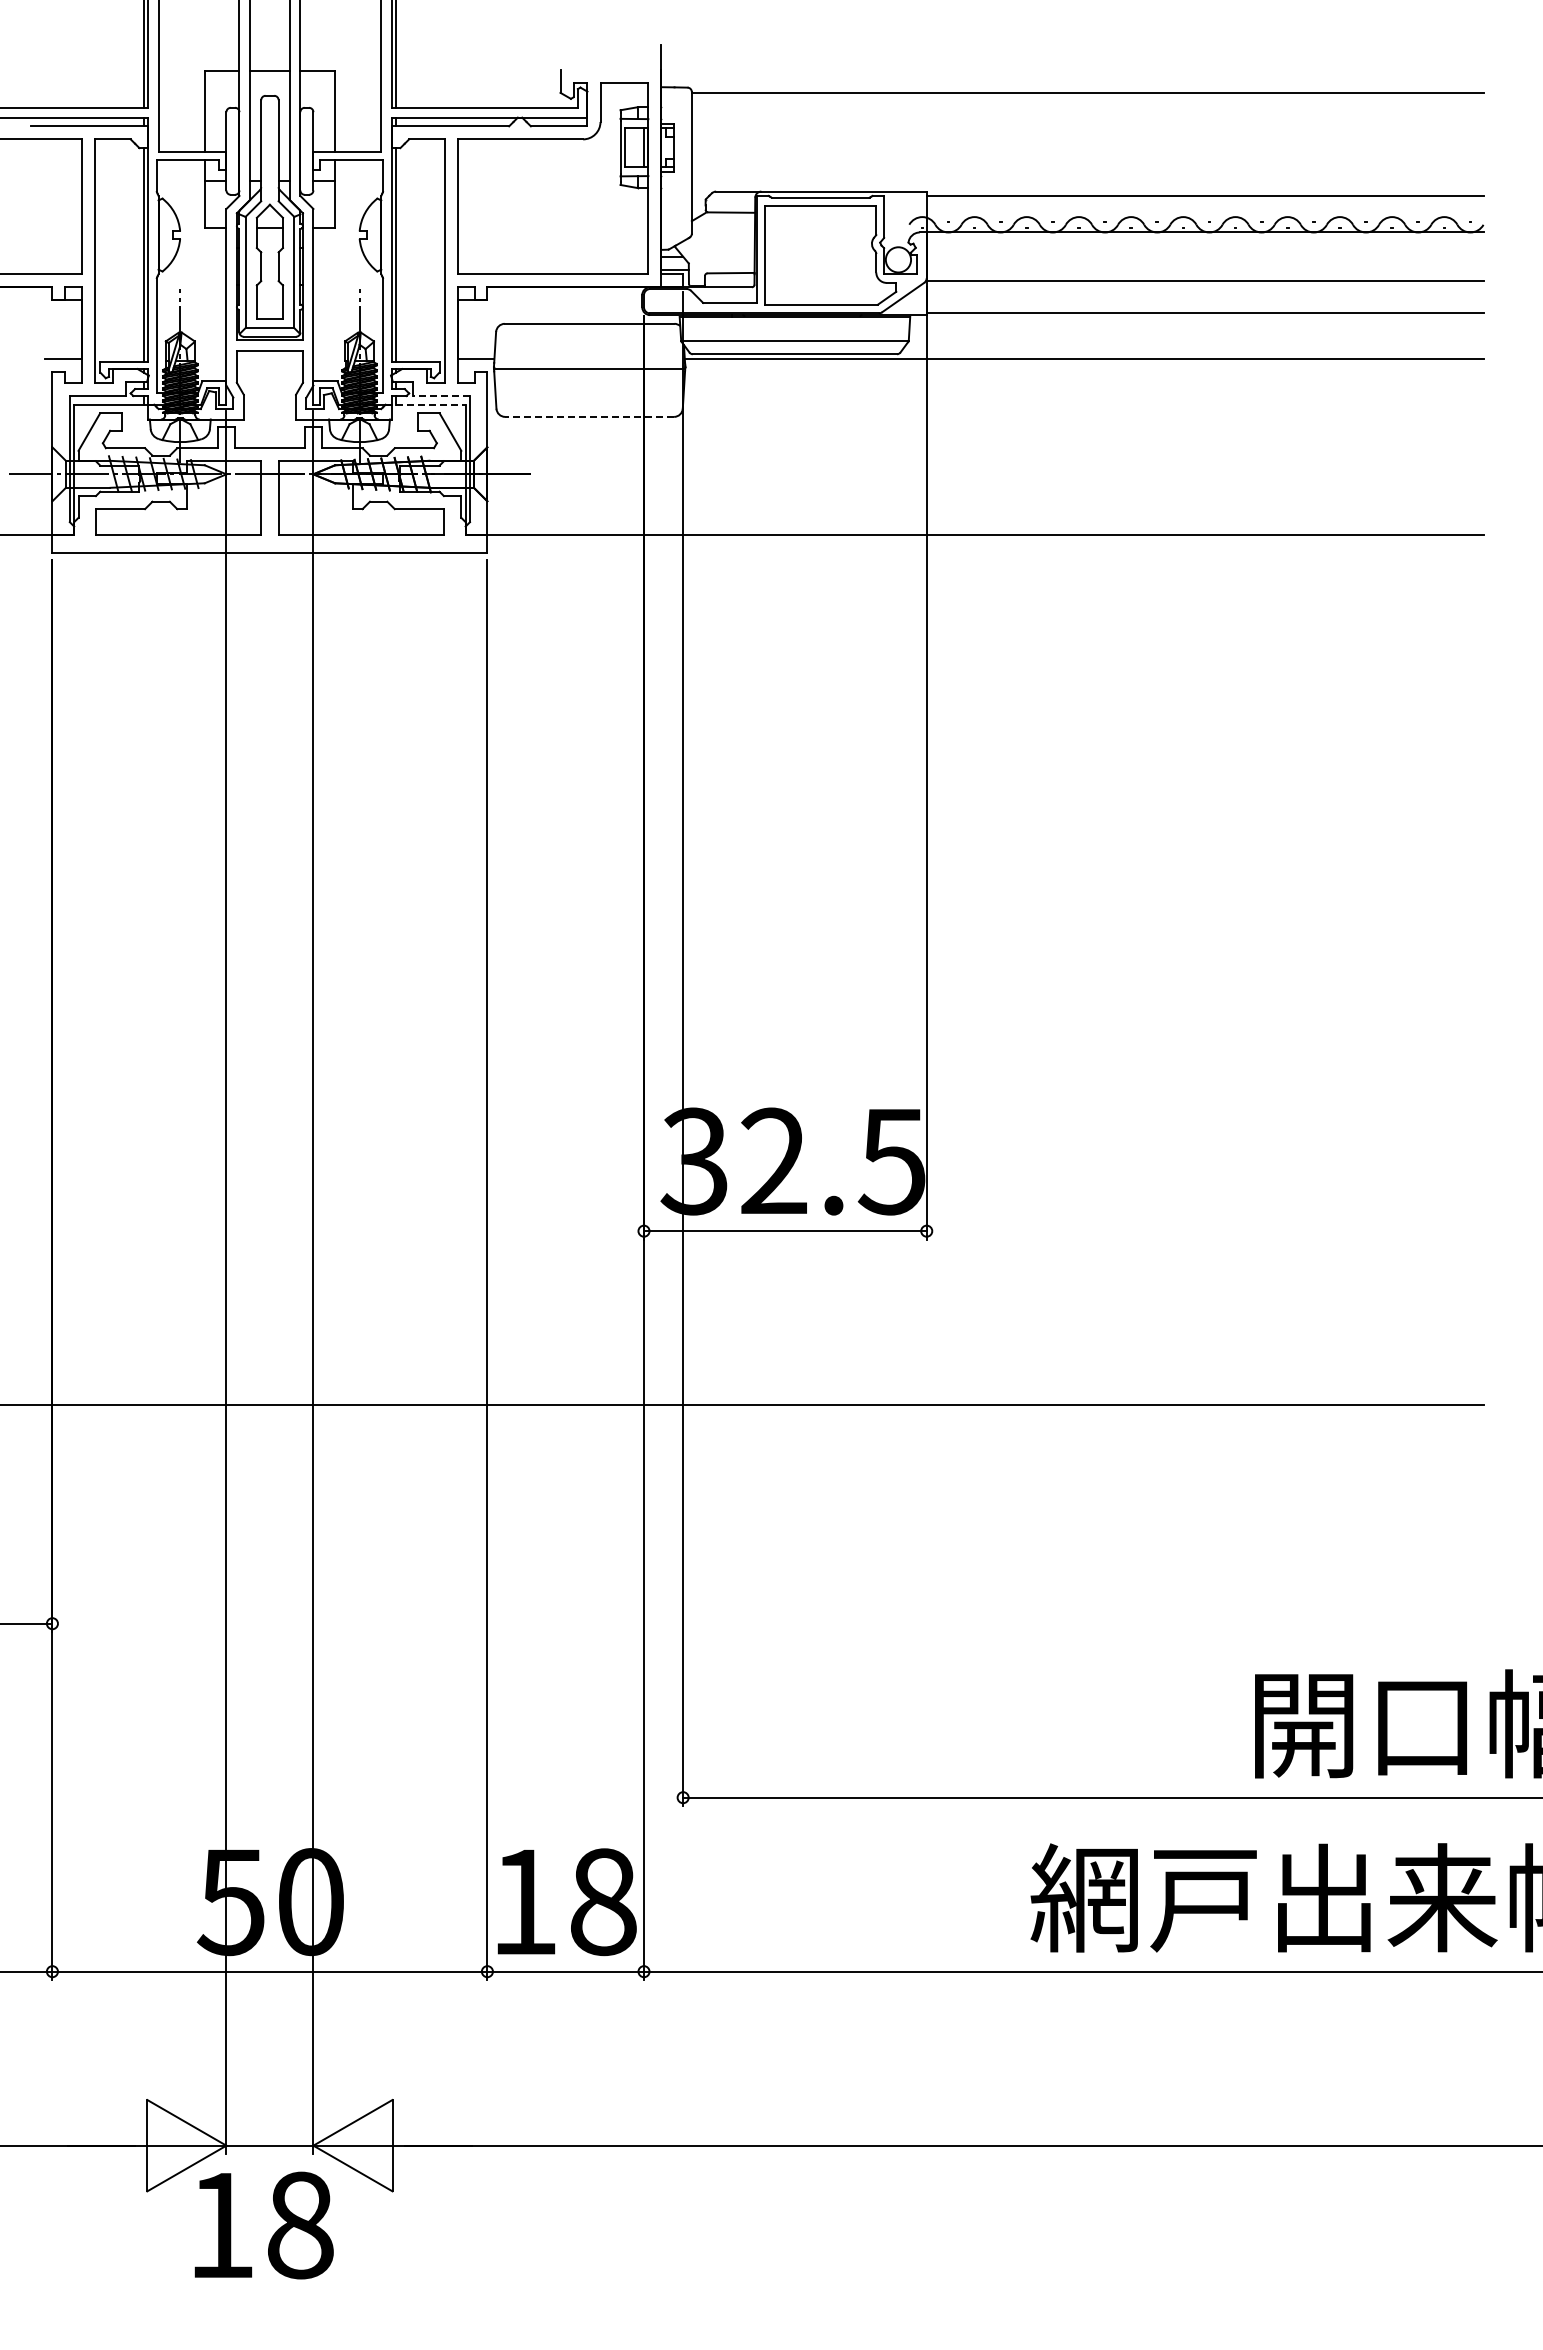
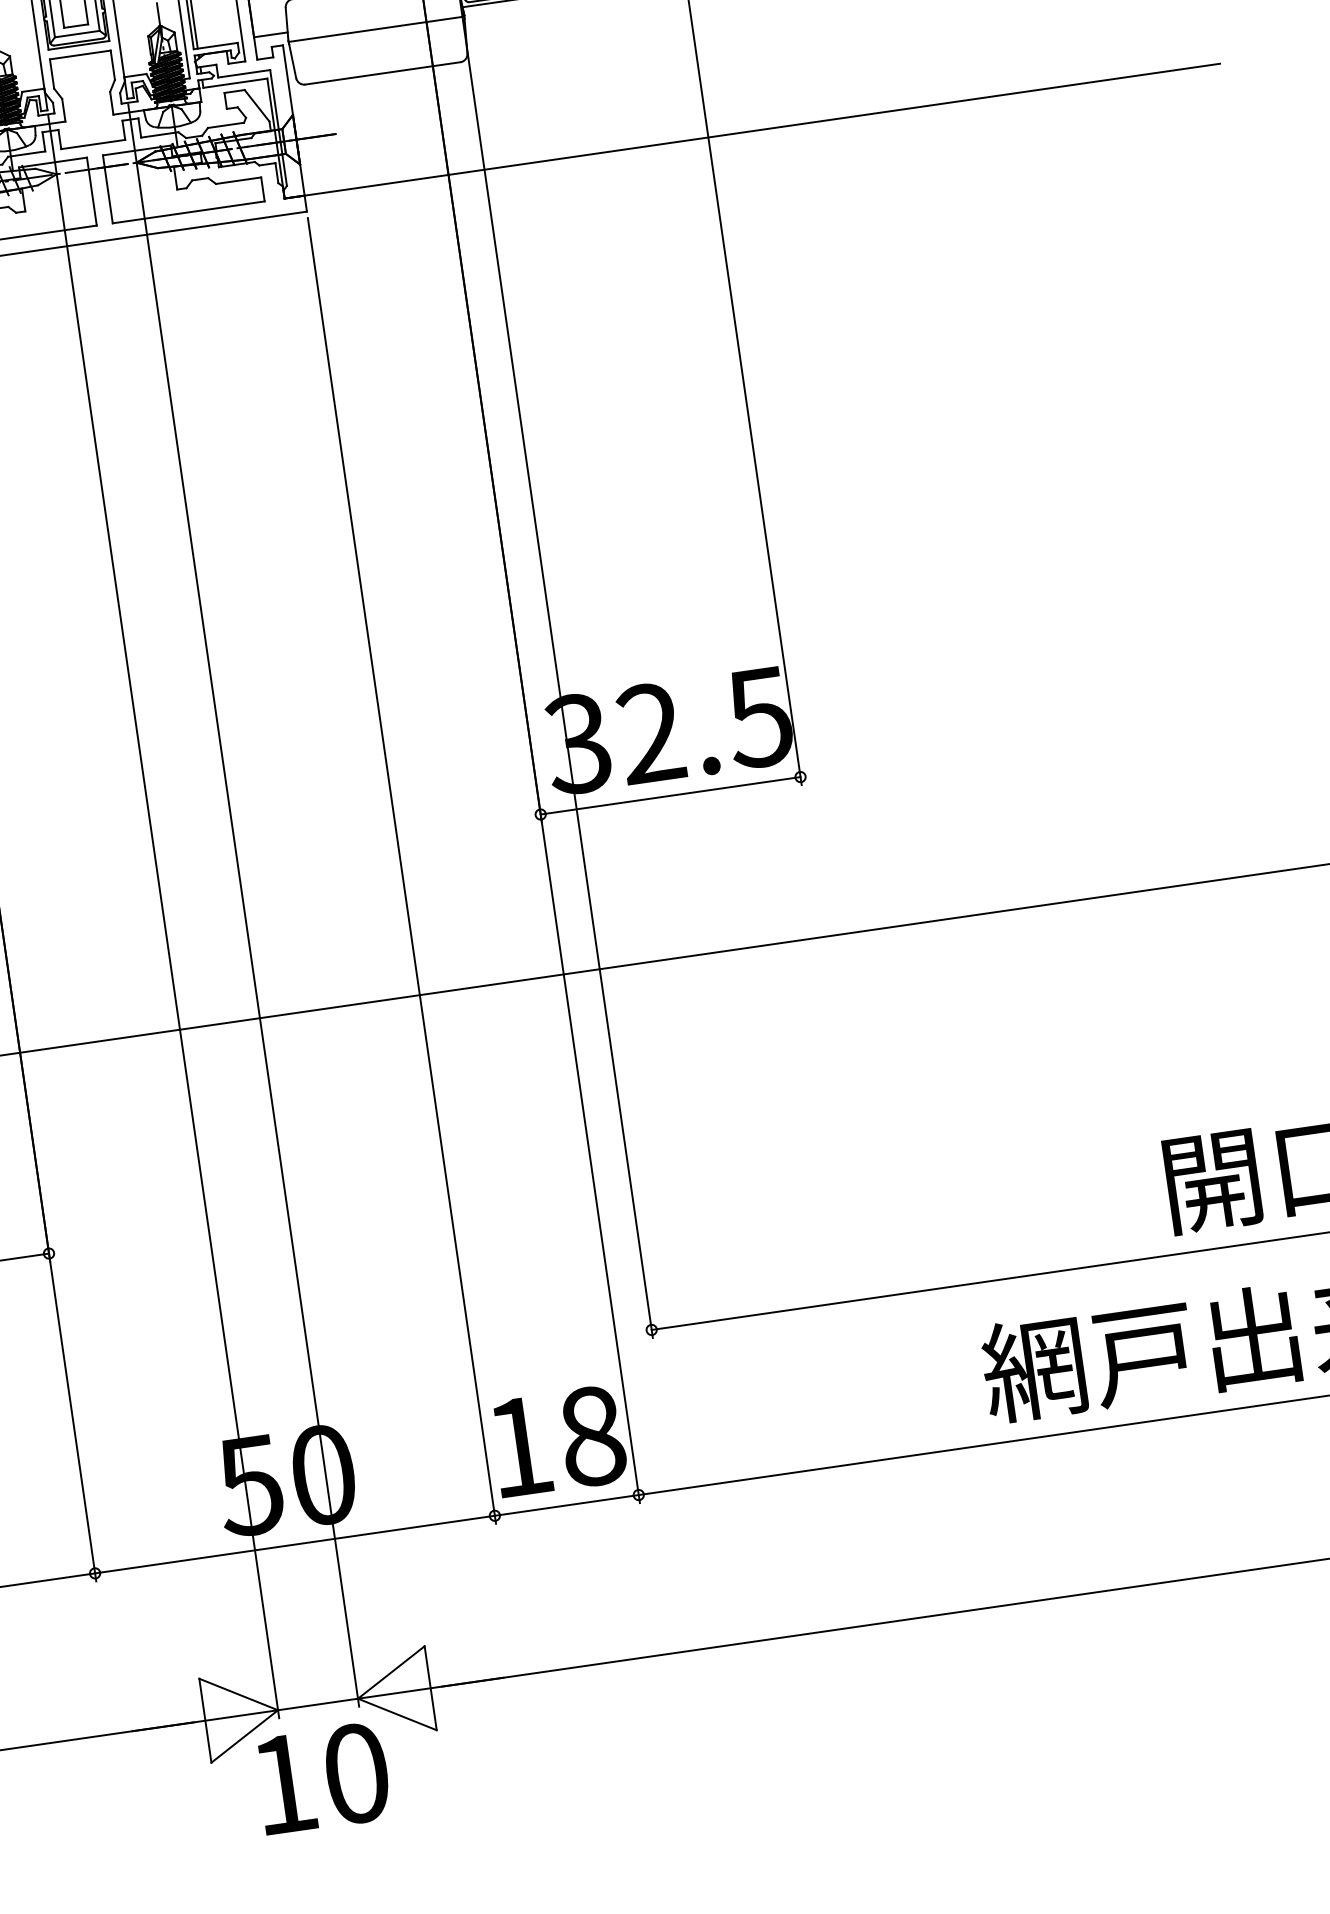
line: (441, 396) -> (244, 74), dashed -> solid
line: (430, 404) -> (235, 83), dashed -> solid
line: (589, 416) -> (382, 73), dashed -> solid
text: (300, 2225) -> (356, 1773), 18 -> 10

